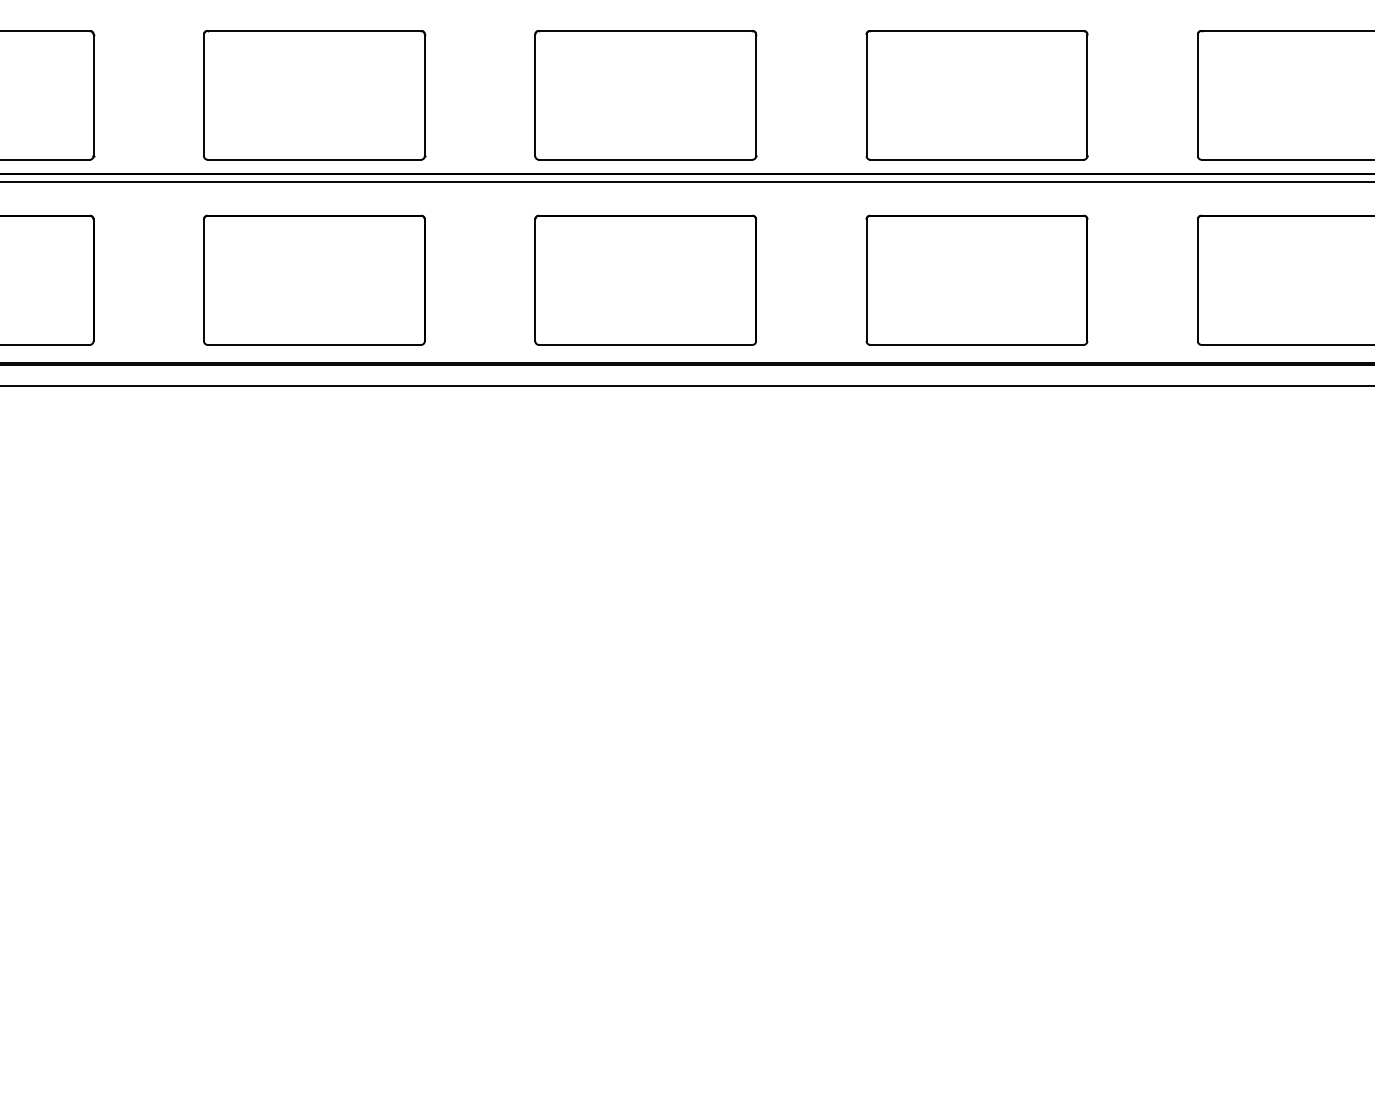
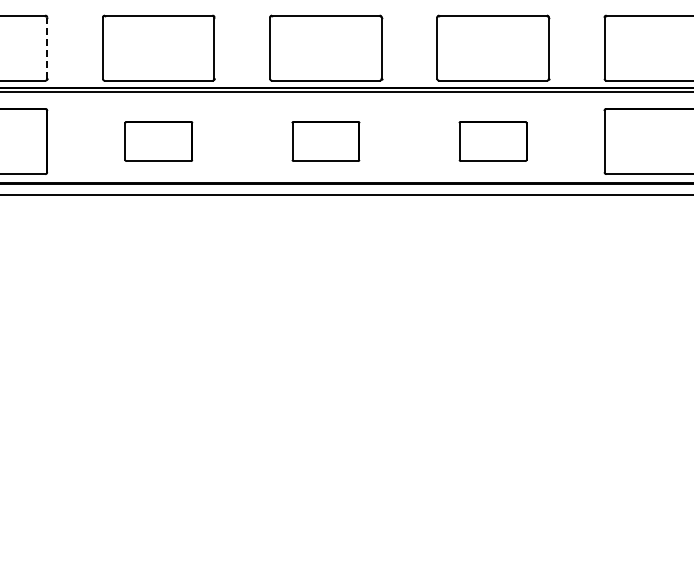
line: (94, 95) -> (47, 48), solid -> dashed
part: (314, 280) -> (158, 141), size x0.6
part: (644, 280) -> (325, 141), size x0.6
part: (975, 280) -> (492, 141), size x0.6

